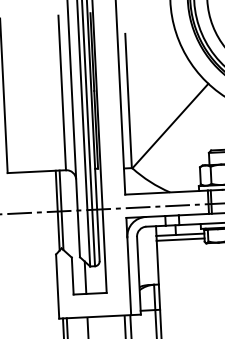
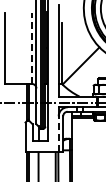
line: (61, 93) -> (31, 48), solid -> dashed
line: (128, 276) -> (58, 134), solid -> dashed

